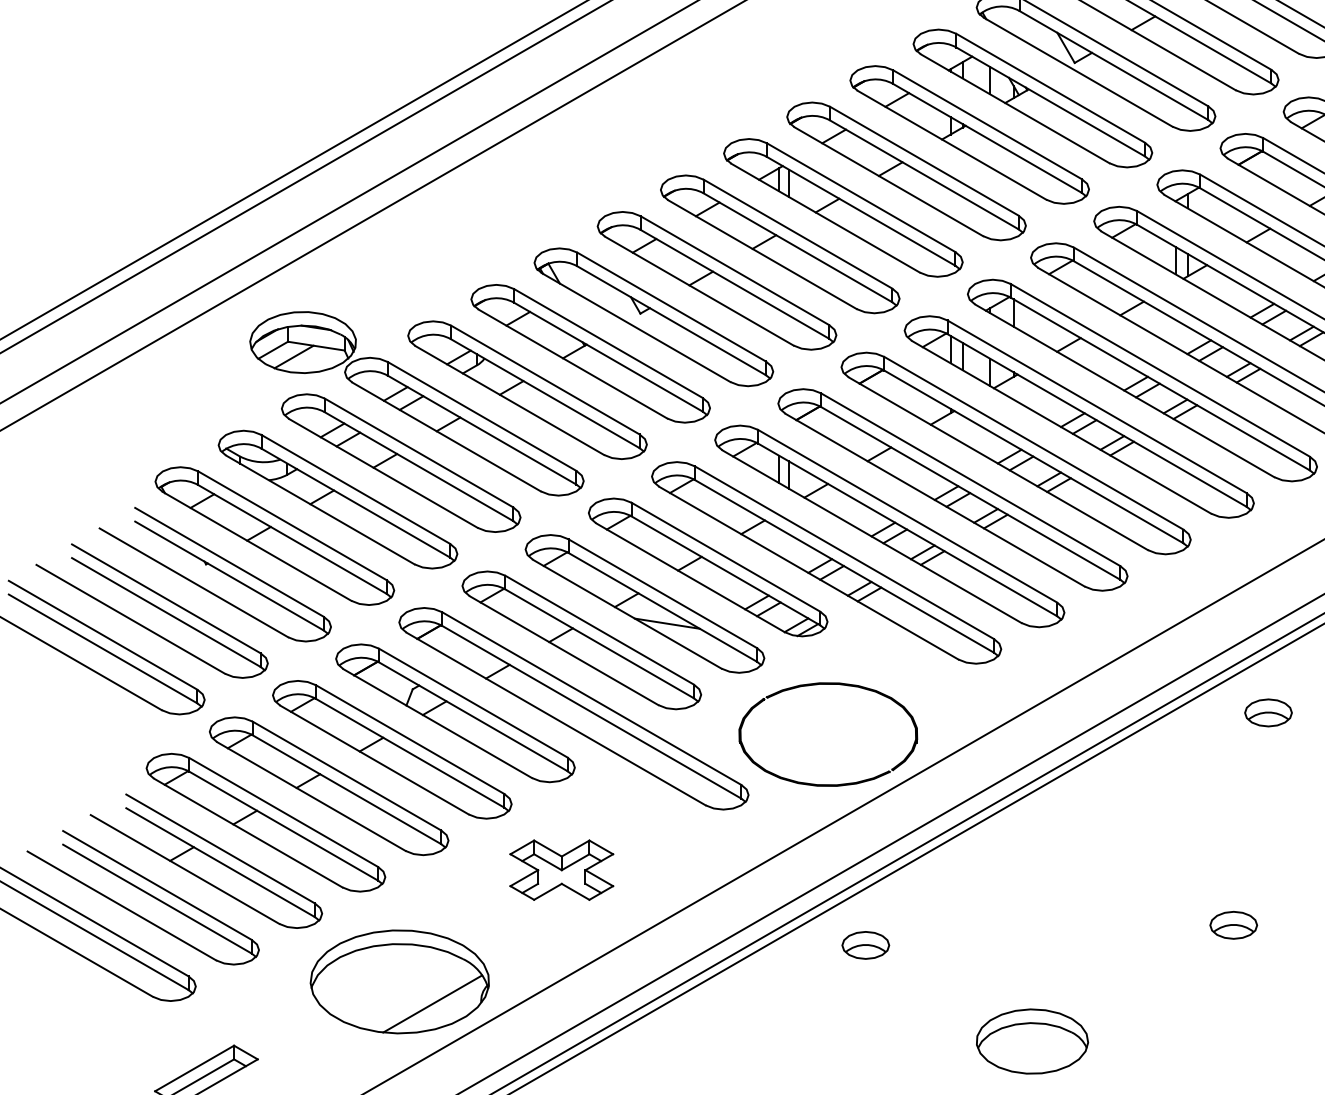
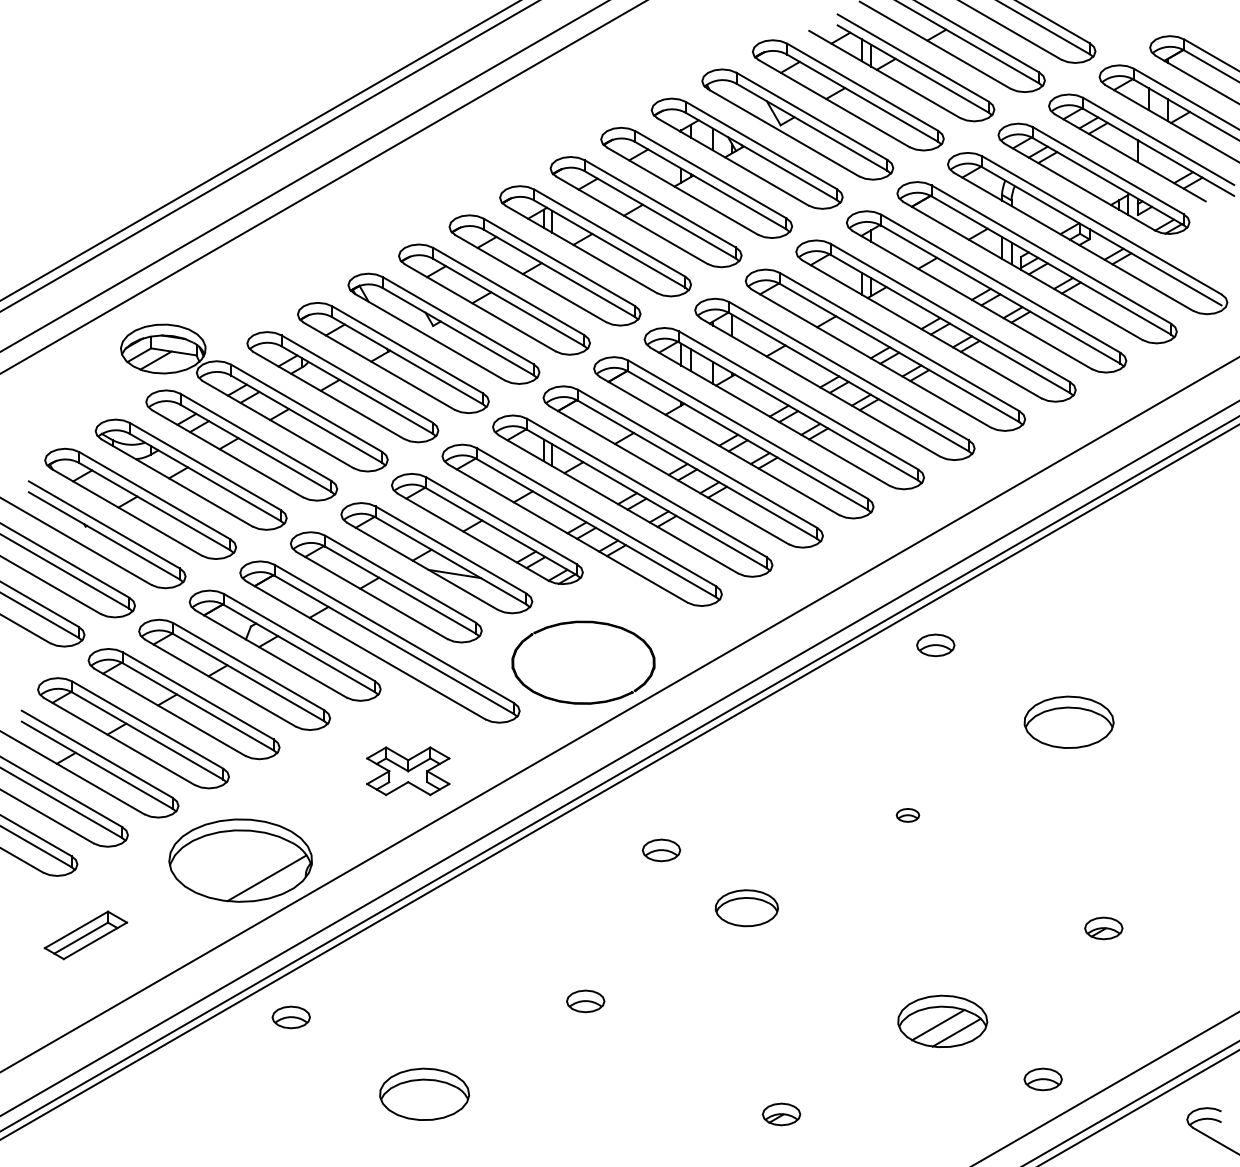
part: (562, 870) -> (408, 771), moved
part: (1233, 925) -> (907, 815), size x0.6
part: (865, 945) -> (661, 850), moved
part: (1031, 1040) -> (746, 907), size x0.7

